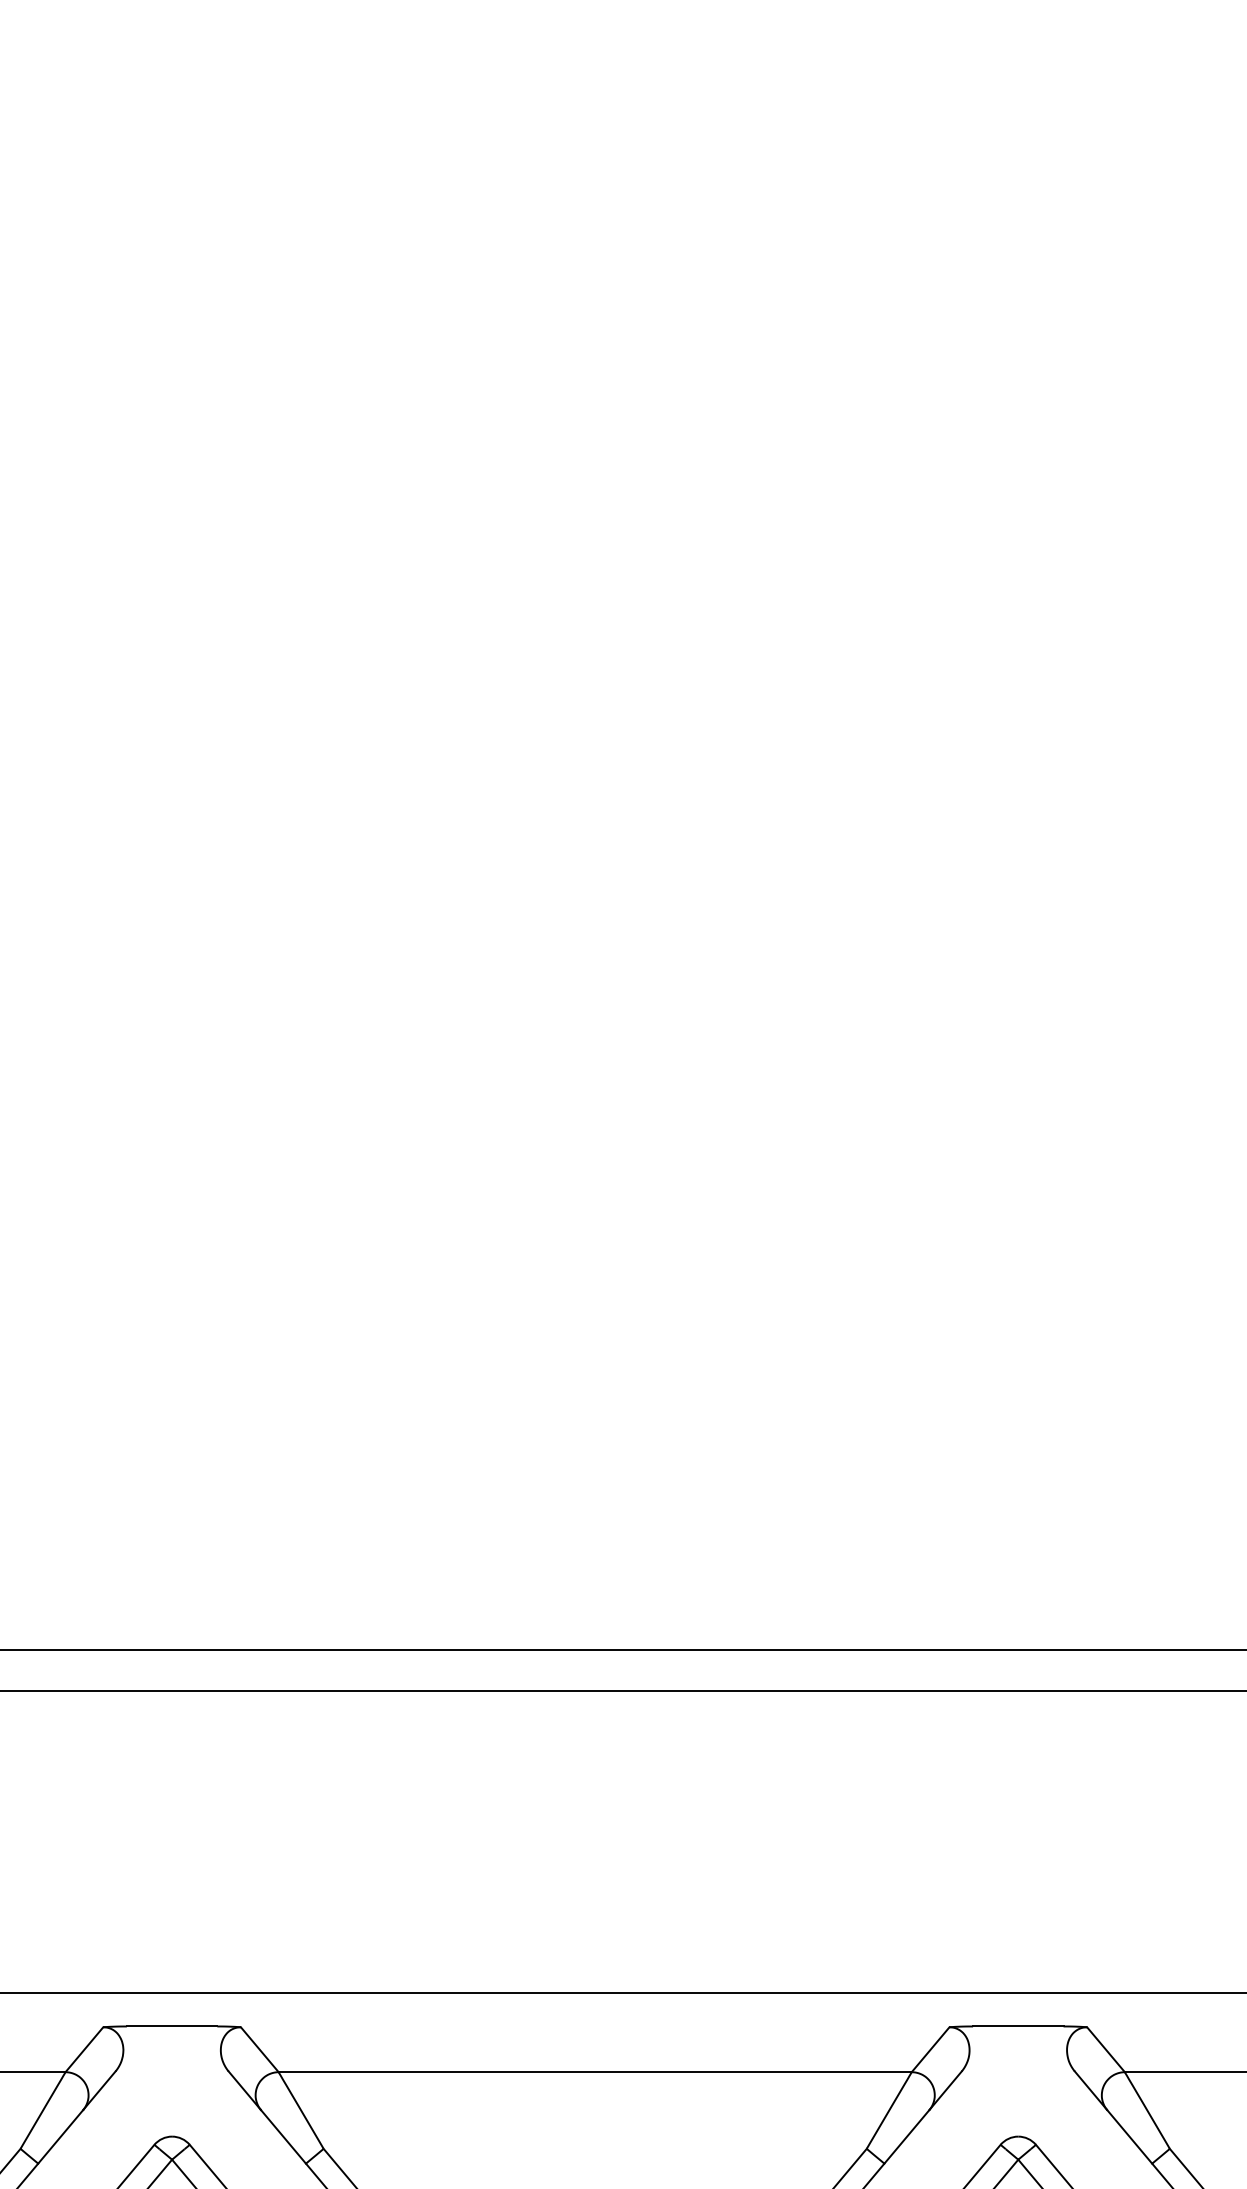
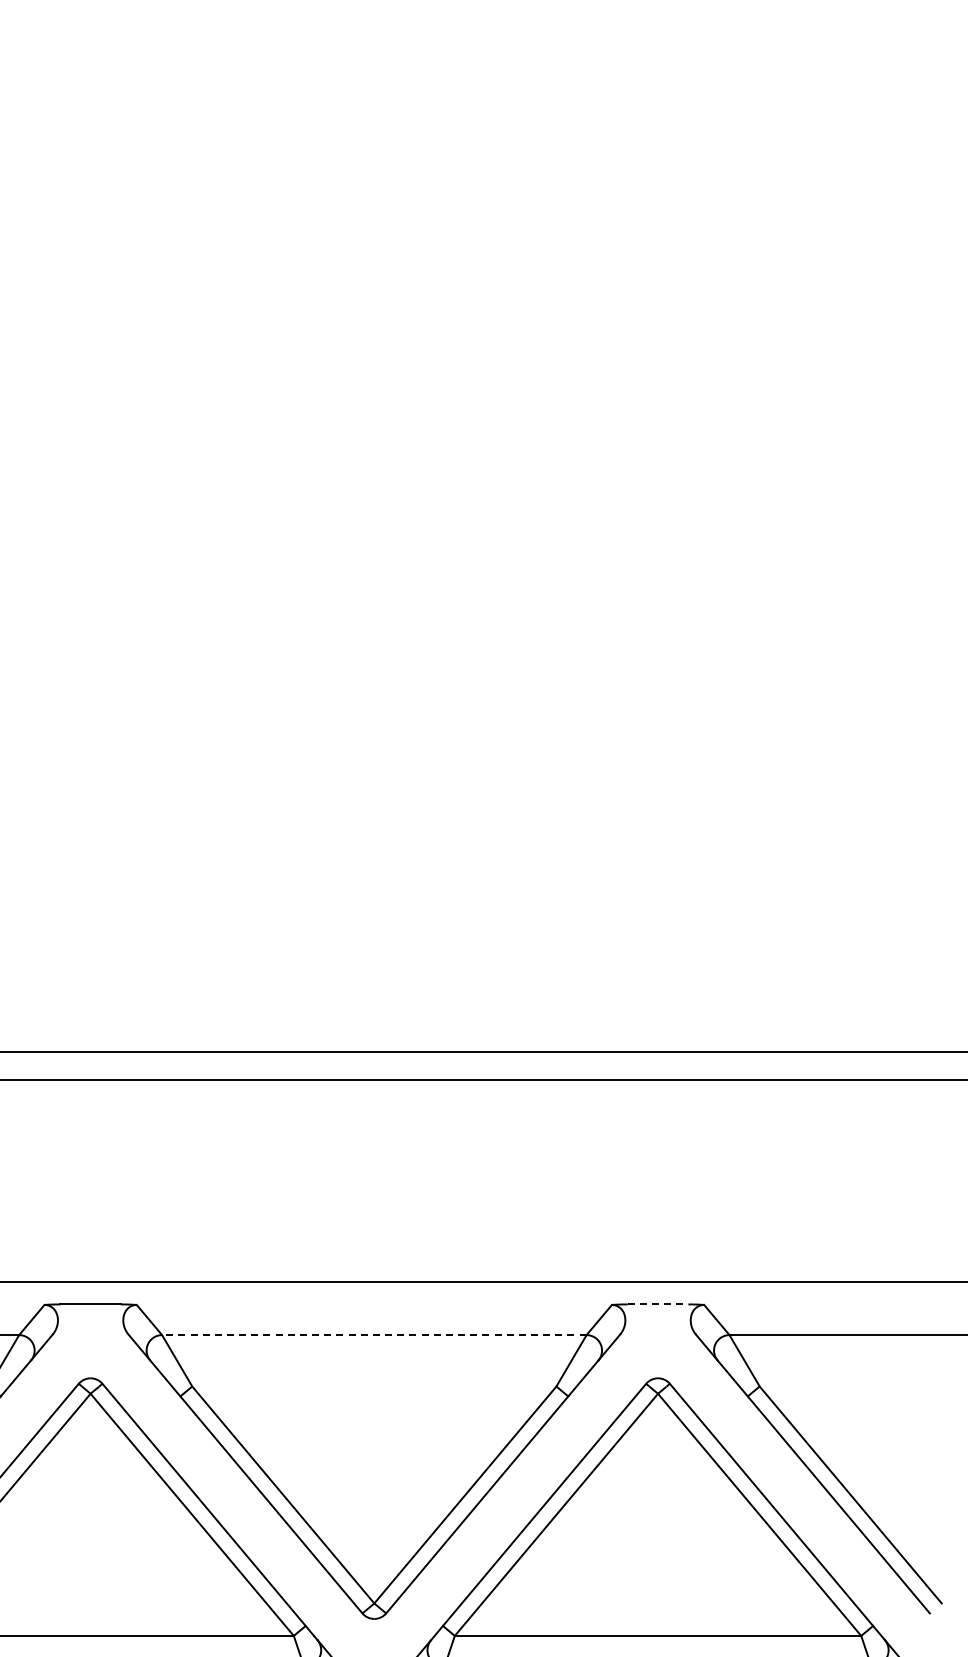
line: (1018, 2026) -> (658, 1304), solid -> dashed
line: (593, 2072) -> (373, 1335), solid -> dashed

